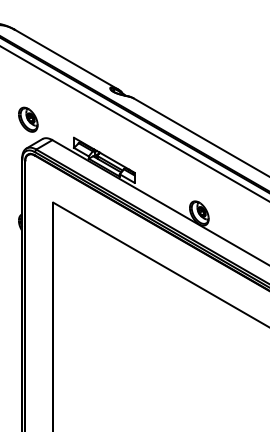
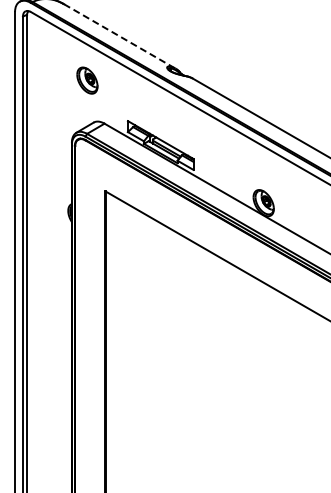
line: (67, 59) -> (120, 36), solid -> dashed
part: (28, 119) -> (87, 80), moved

